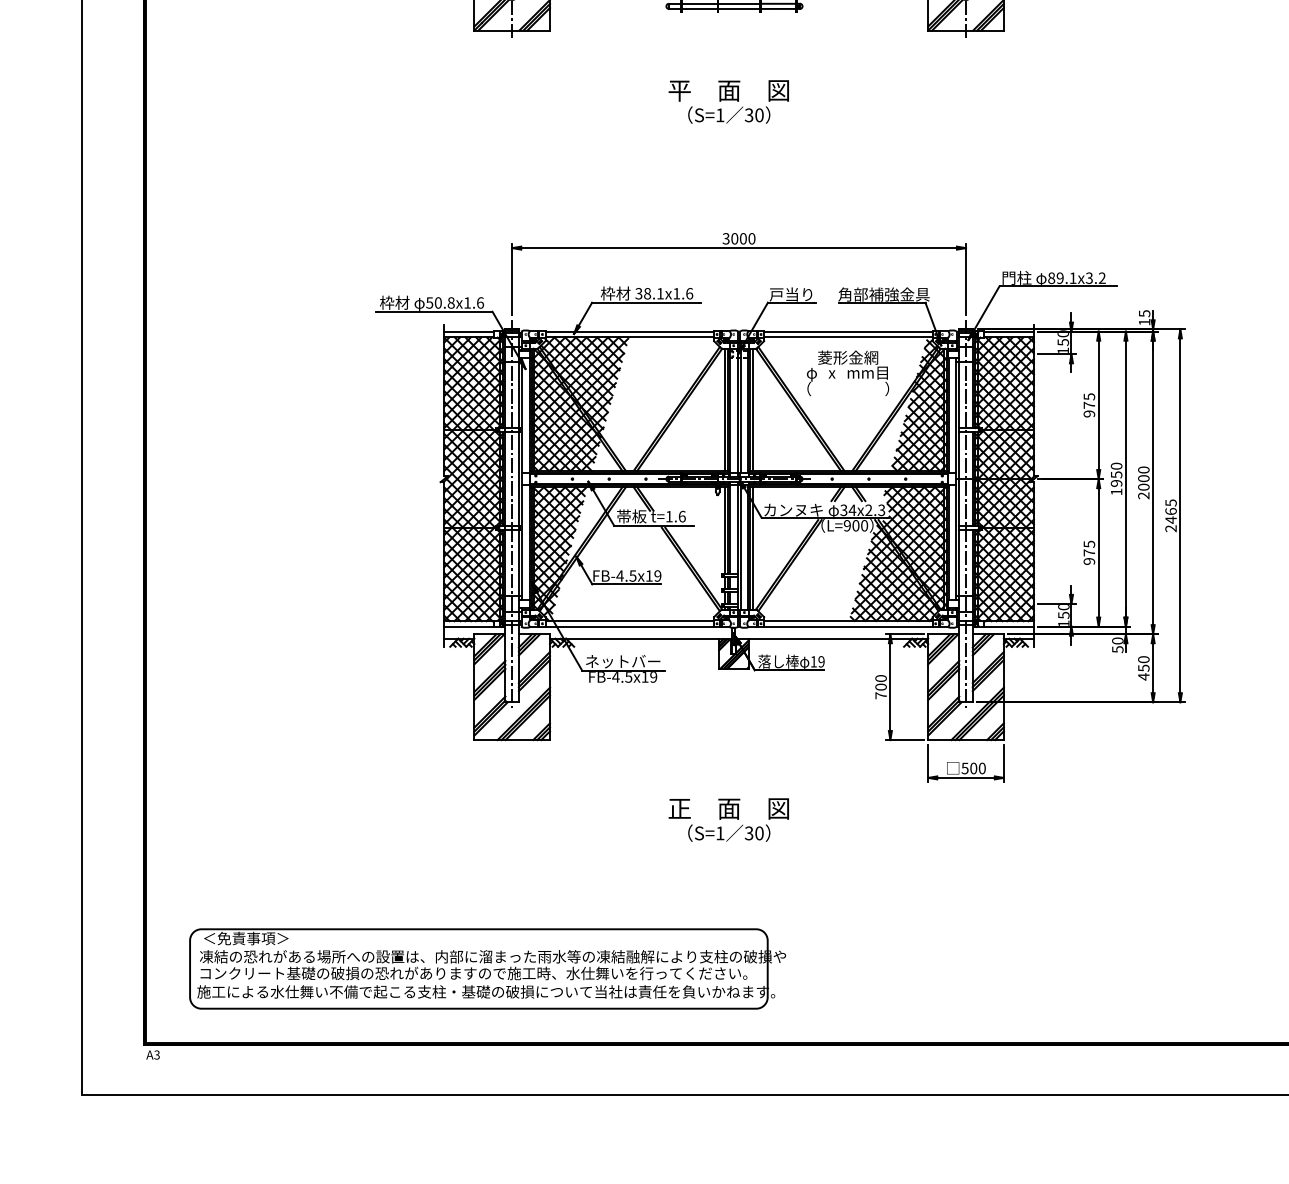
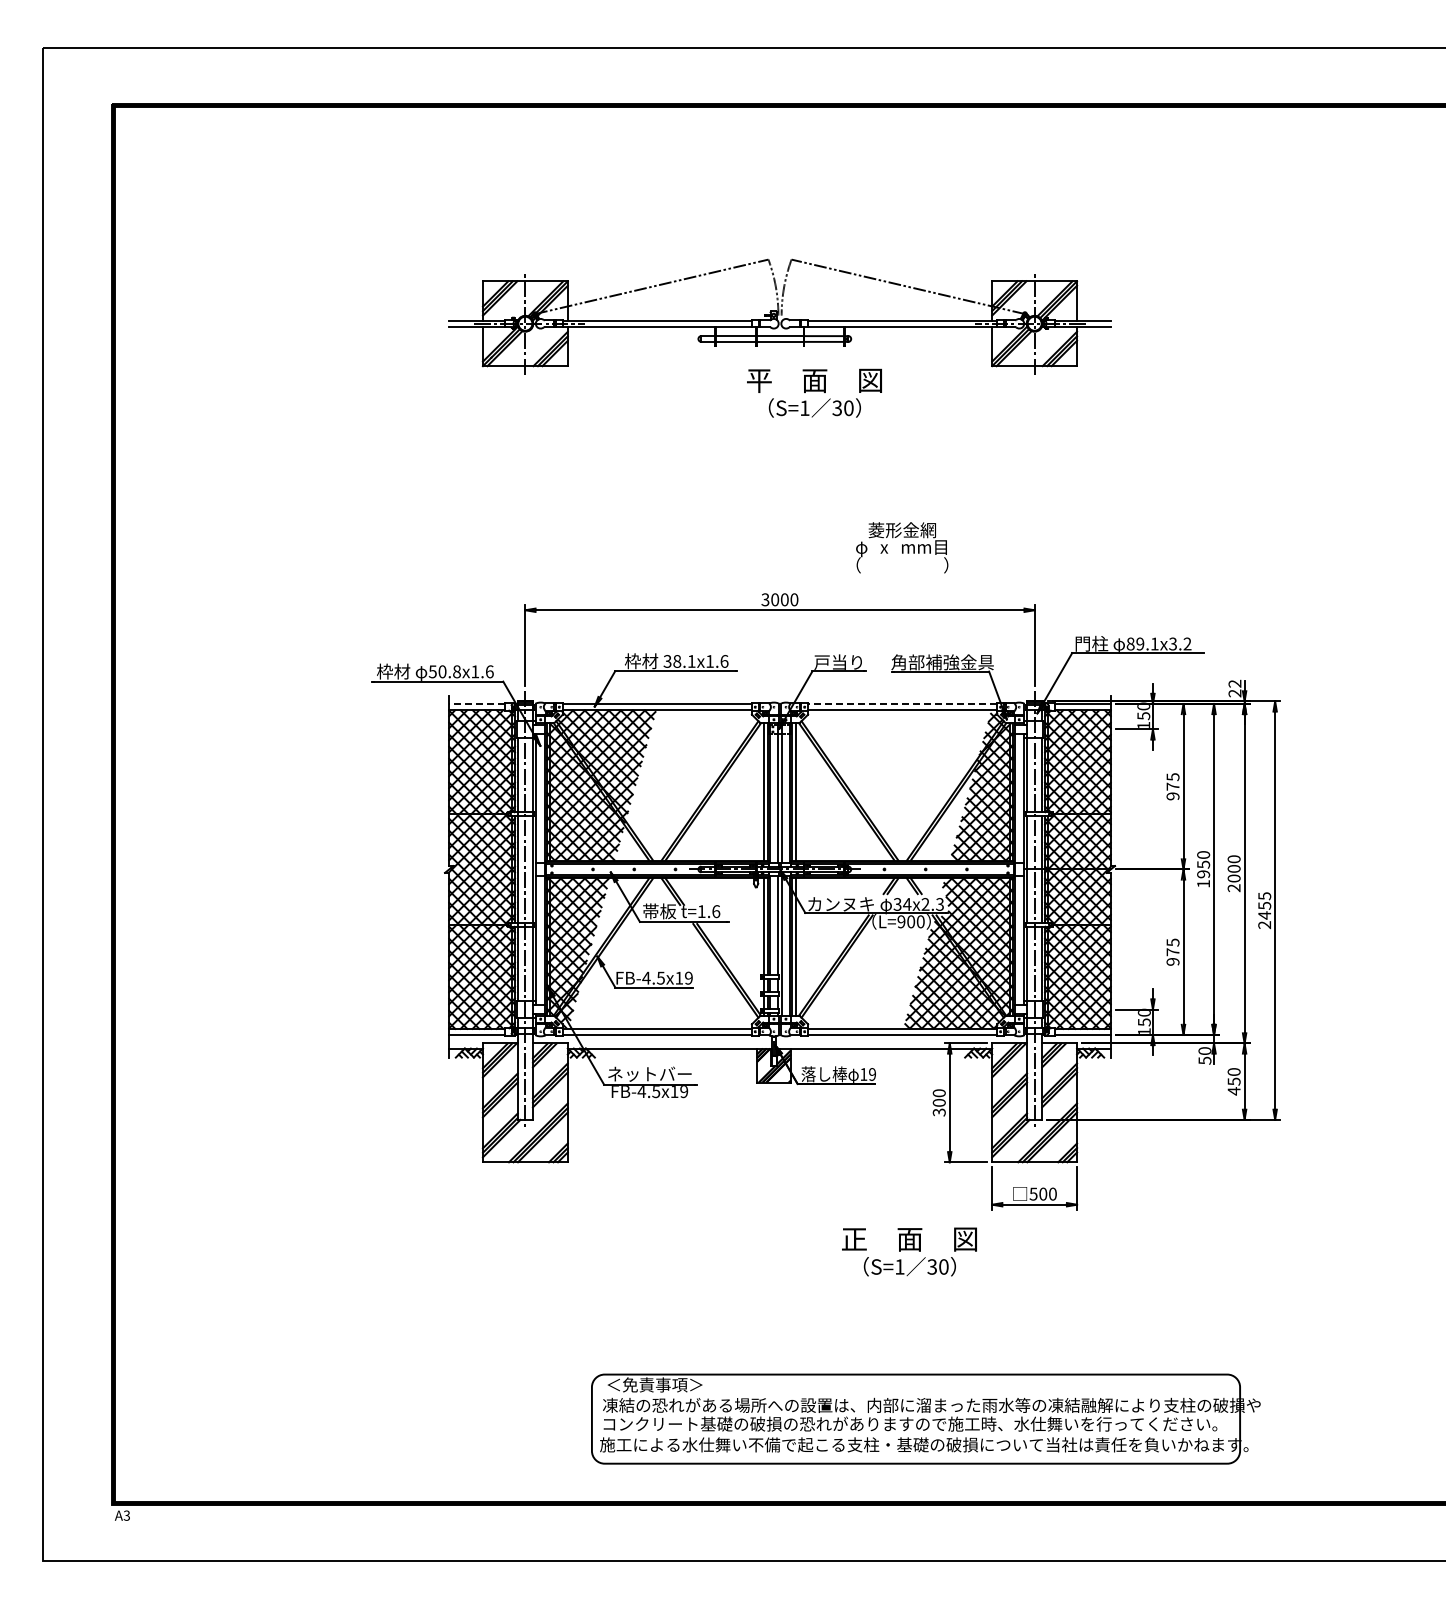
text: (728, 101) -> (814, 392), moved
text: (1144, 317) -> (1234, 688), 15 -> 22
line: (468, 331) -> (476, 703), solid -> dashed
line: (848, 331) -> (902, 703), solid -> dashed
text: (848, 373) -> (902, 547), moved
text: (1170, 511) -> (1264, 905), 2465 -> 2455
text: (880, 695) -> (938, 1112), 700 -> 300
text: (728, 819) -> (909, 1251), moved
part: (487, 968) -> (925, 1418), moved

